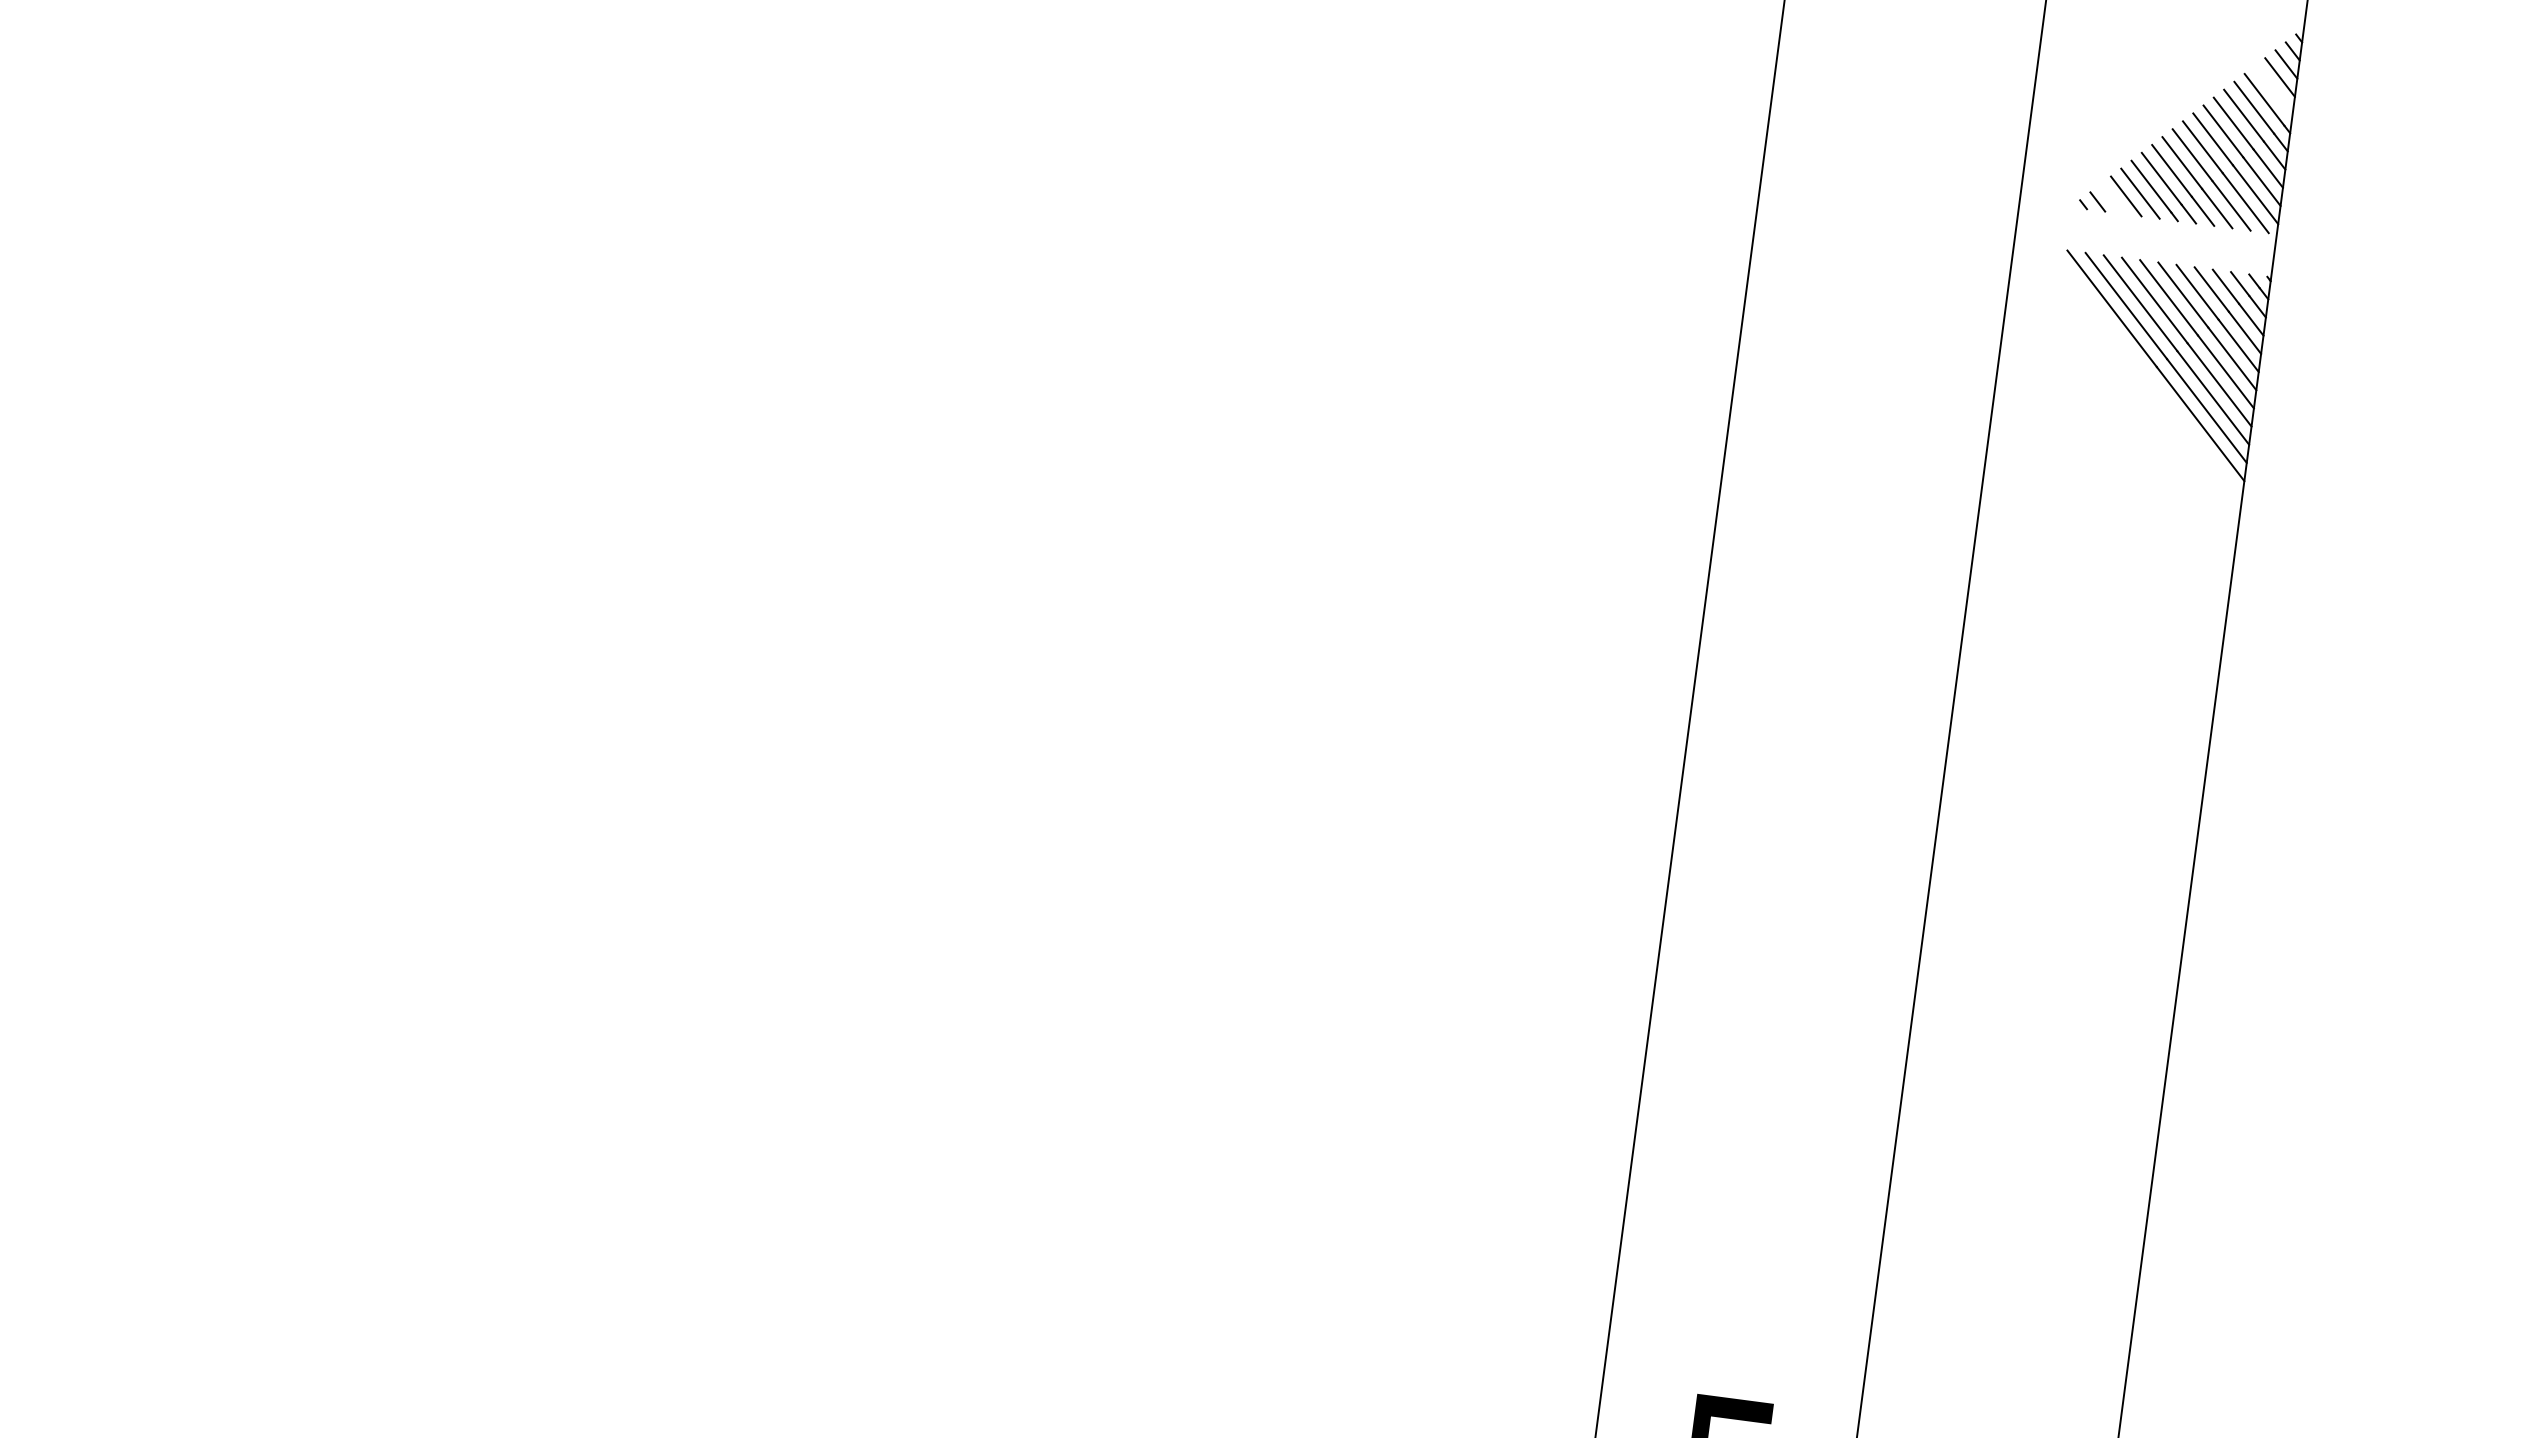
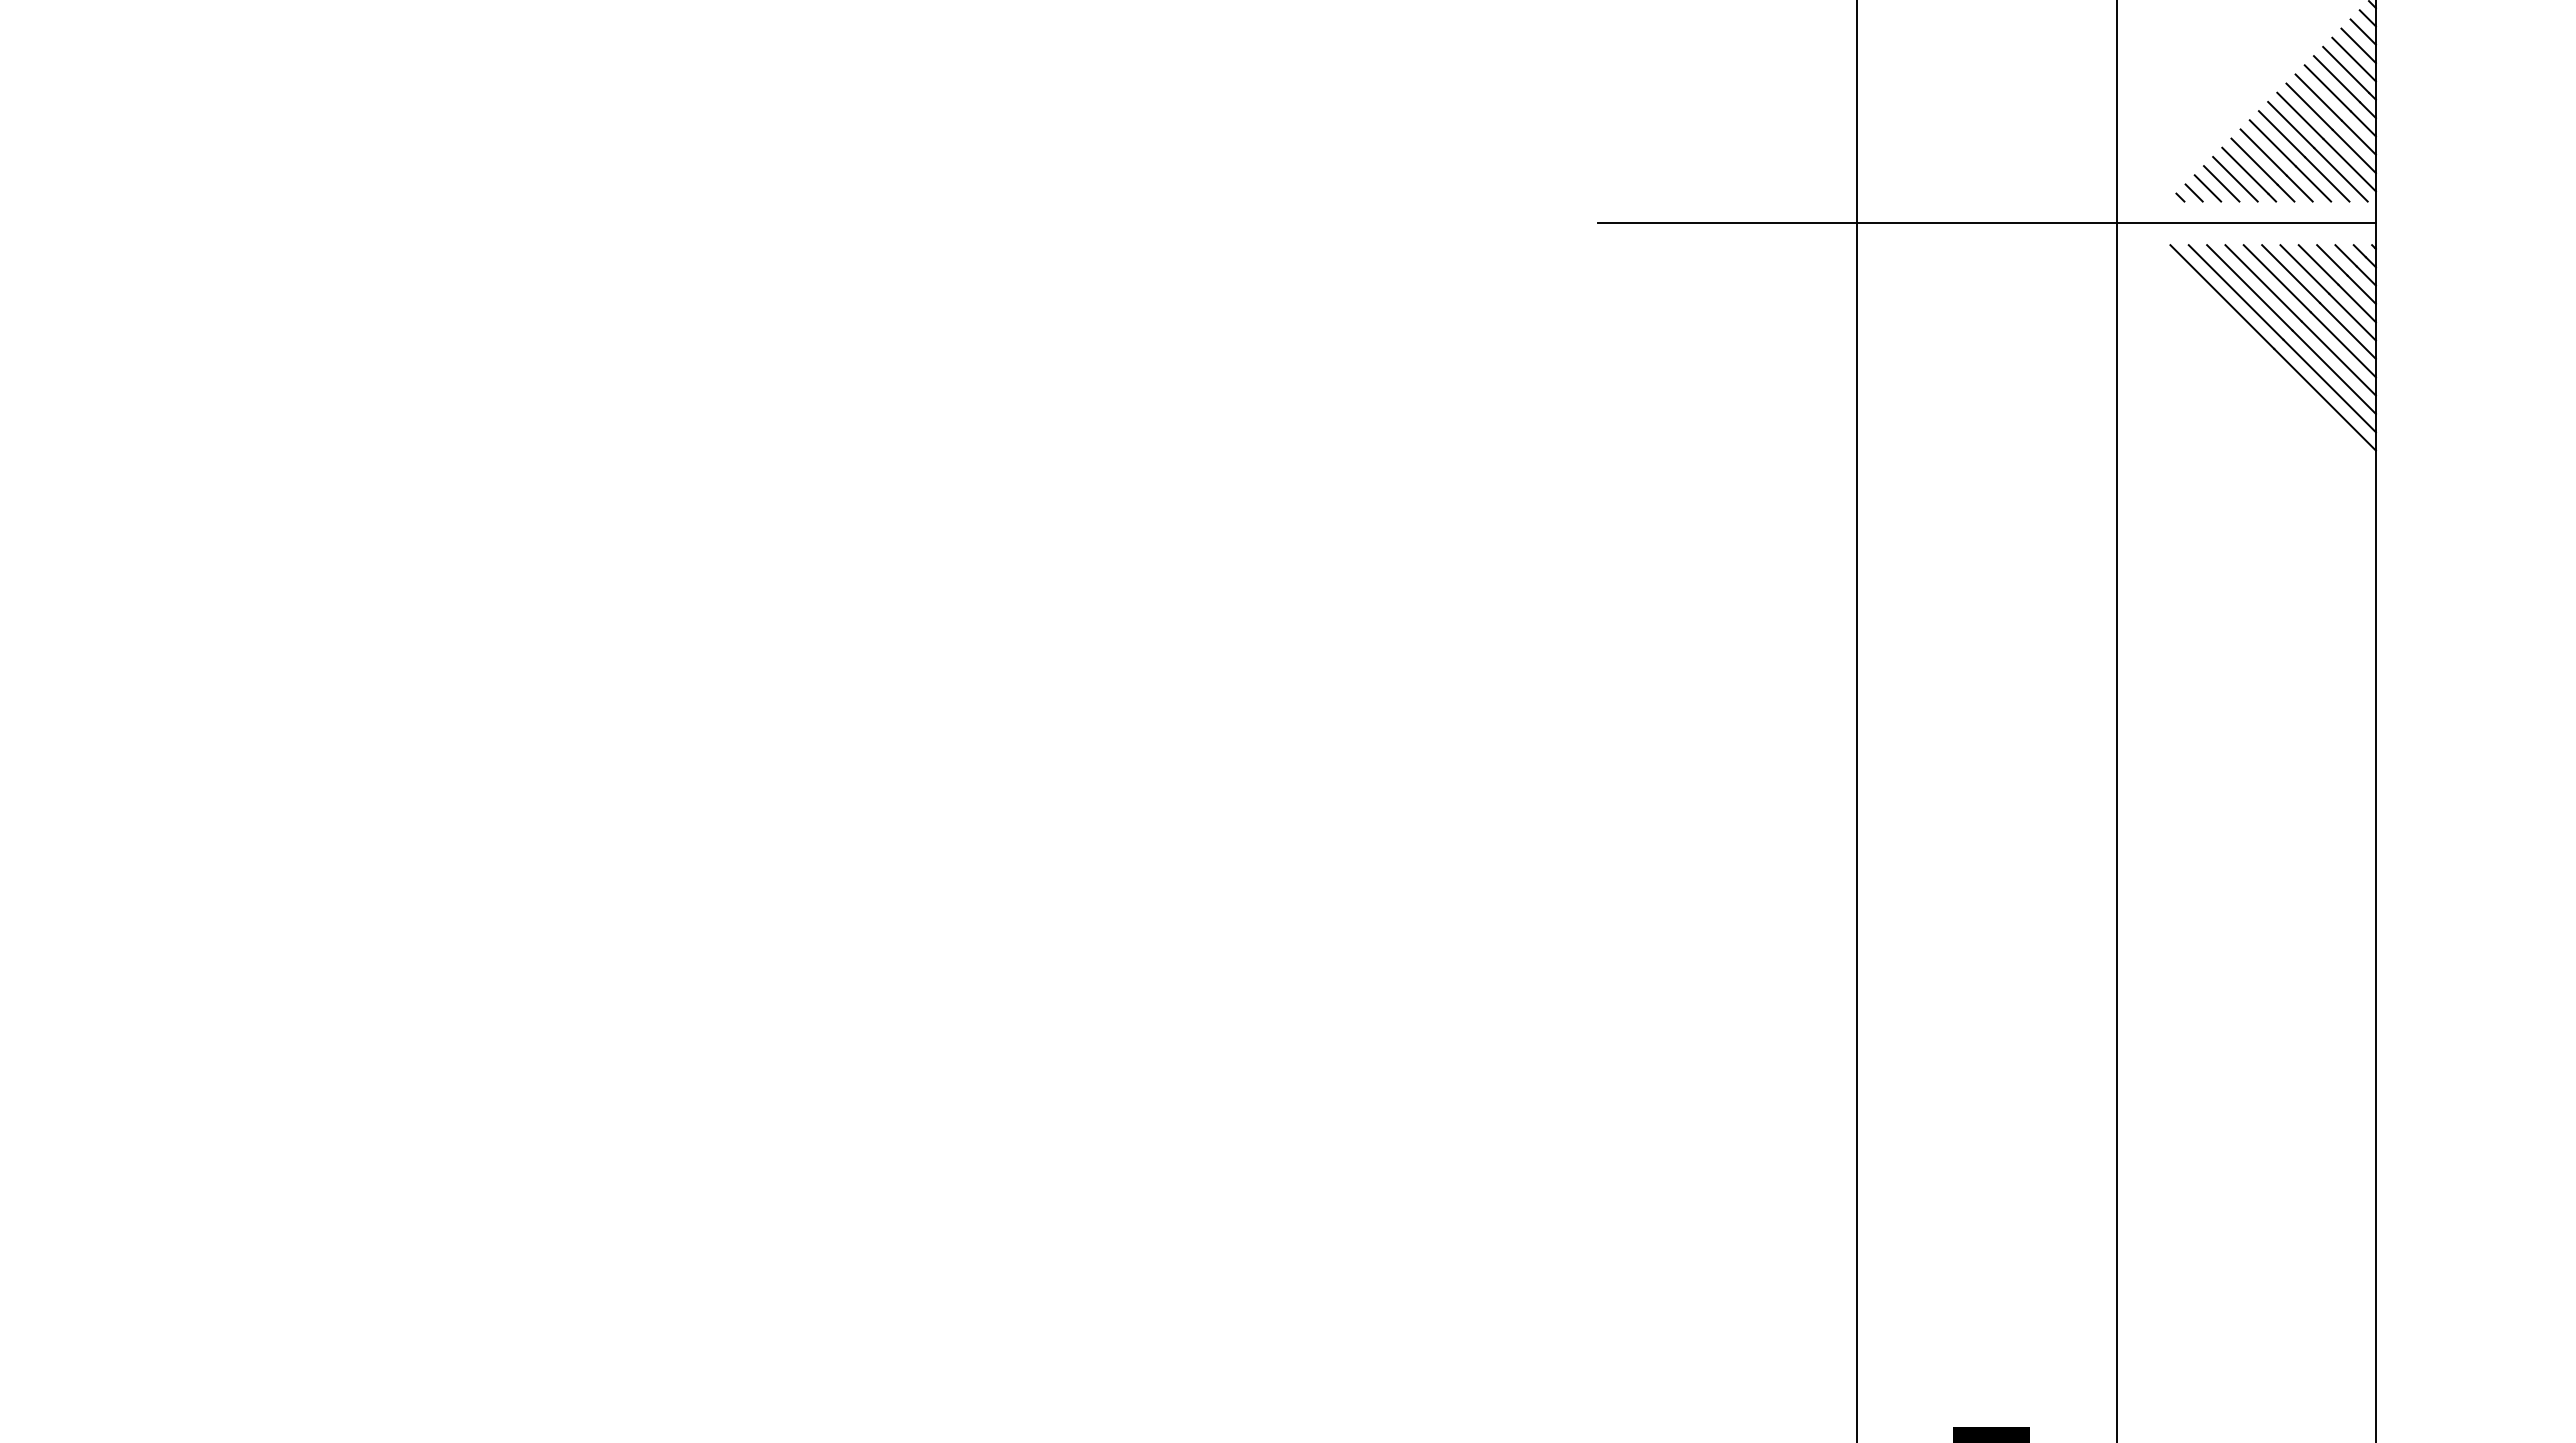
line: (2273, 90) -> (2353, 59), added
line: (2111, 199) -> (2207, 188), added
line: (1887, 205) -> (1986, 223), added

